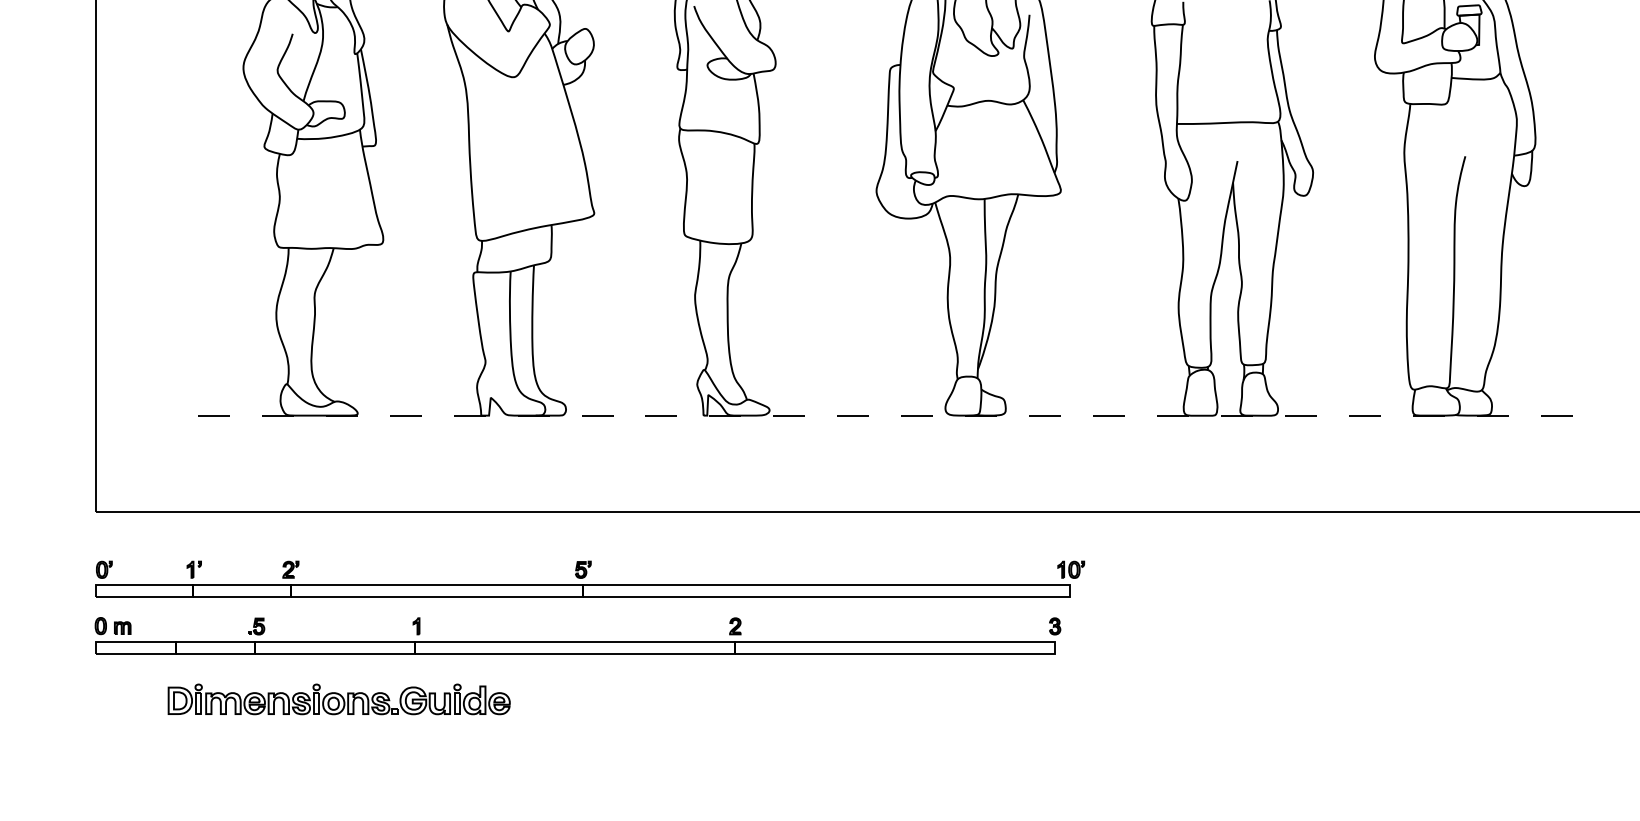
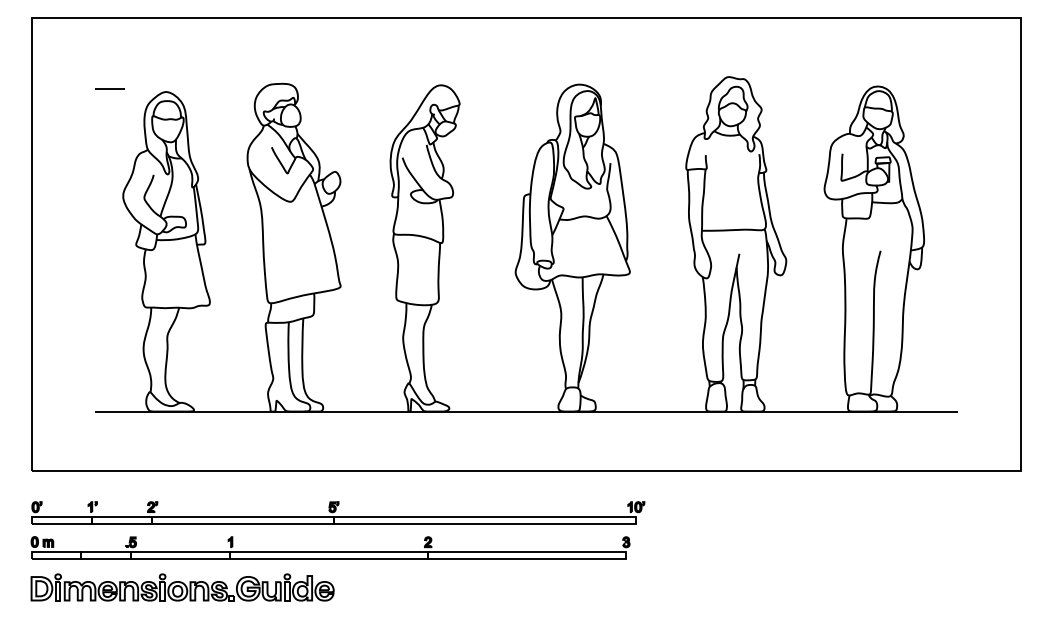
line: (894, 415) -> (526, 411), dashed -> solid
part: (339, 699) -> (182, 587), size x1.43

